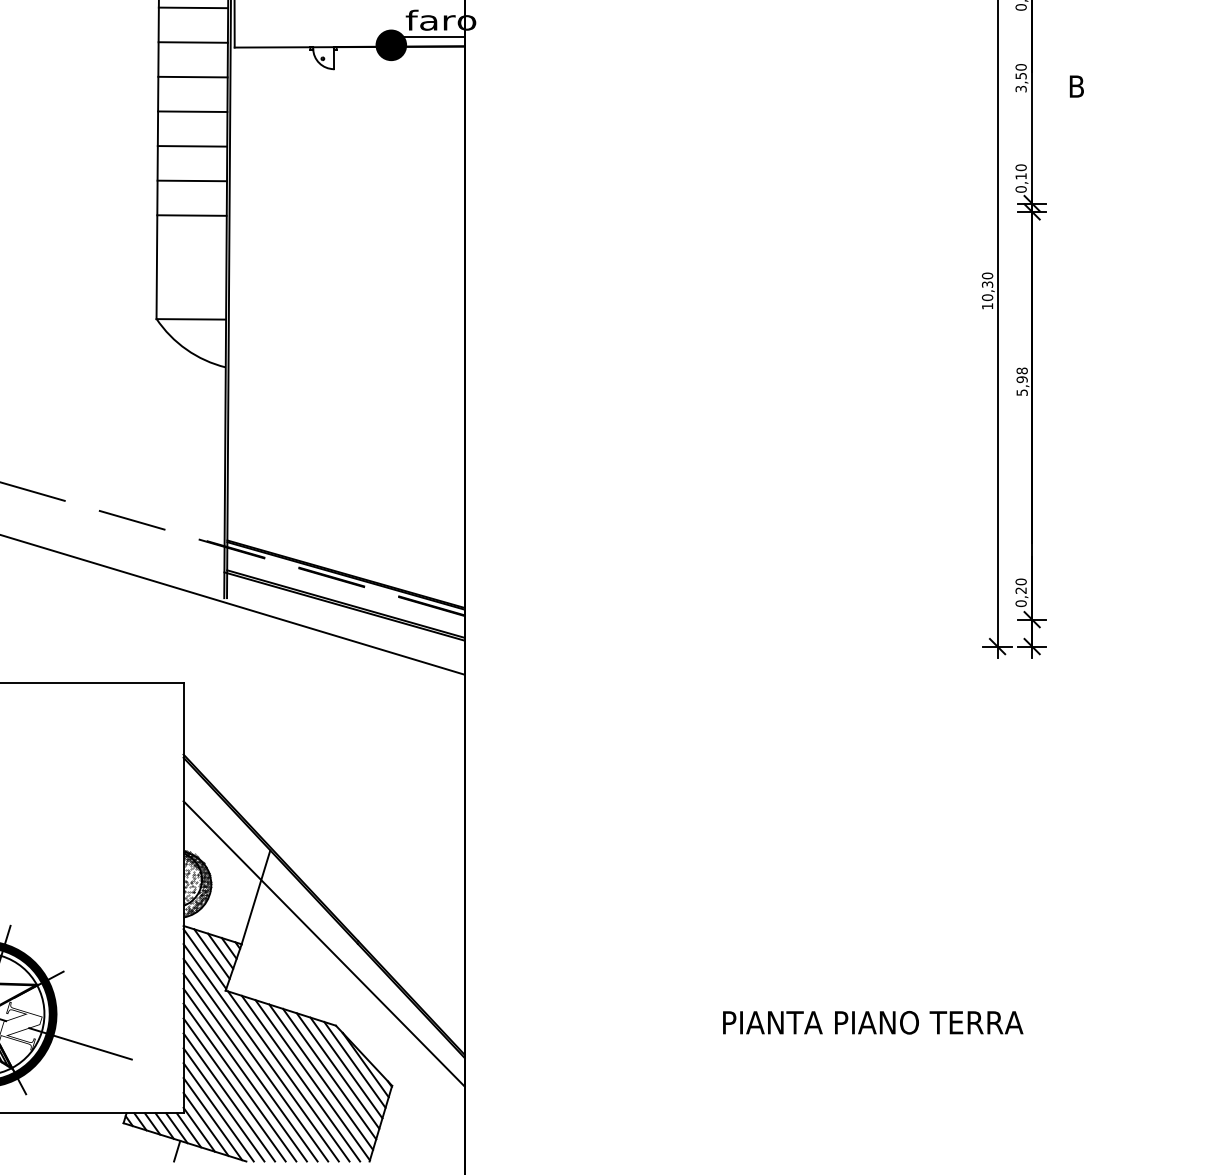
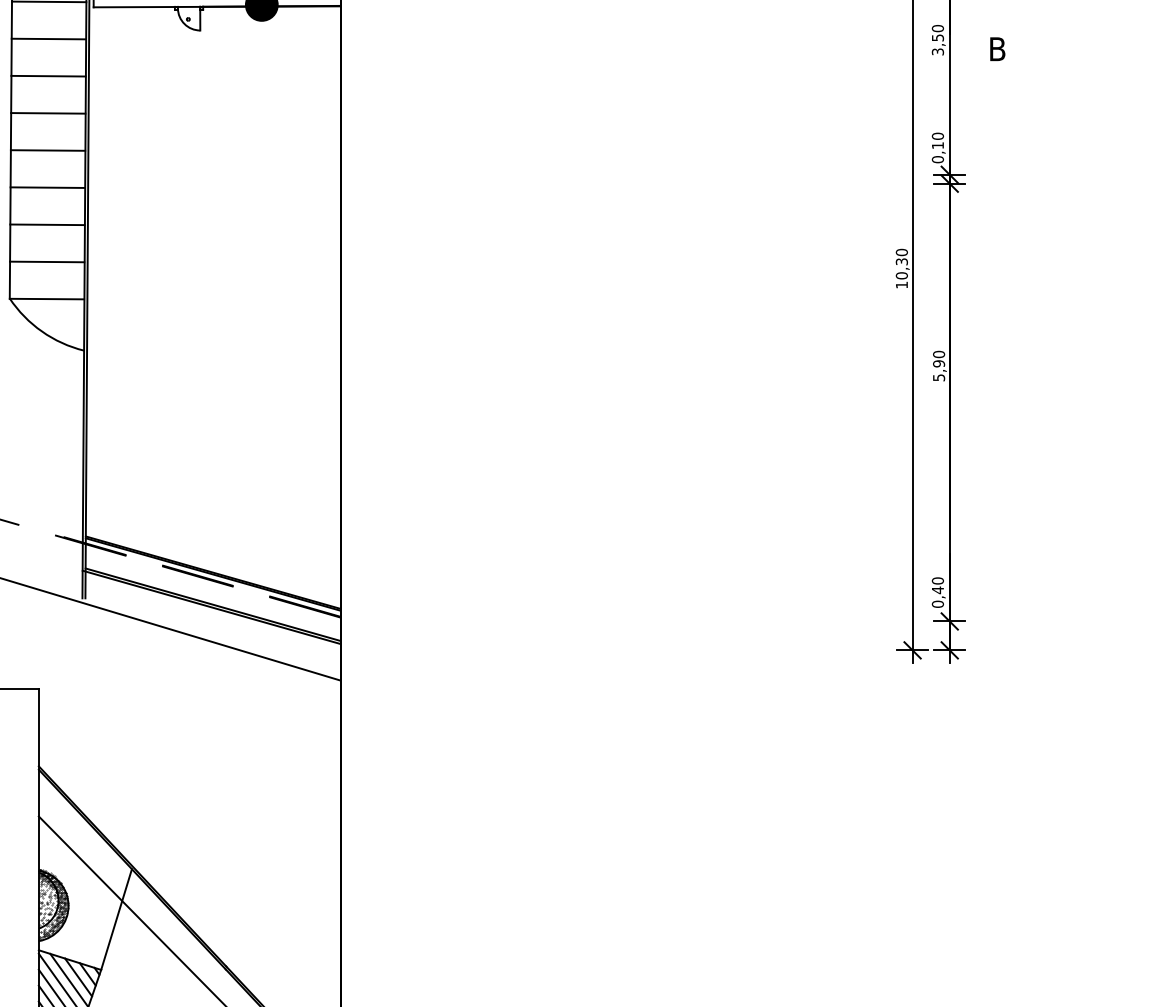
line: (191, 249) -> (47, 224), added
line: (190, 284) -> (46, 261), added
text: (1021, 370) -> (938, 353), 5,98 -> 5,90
text: (1020, 590) -> (937, 590), 0,20 -> 0,40

